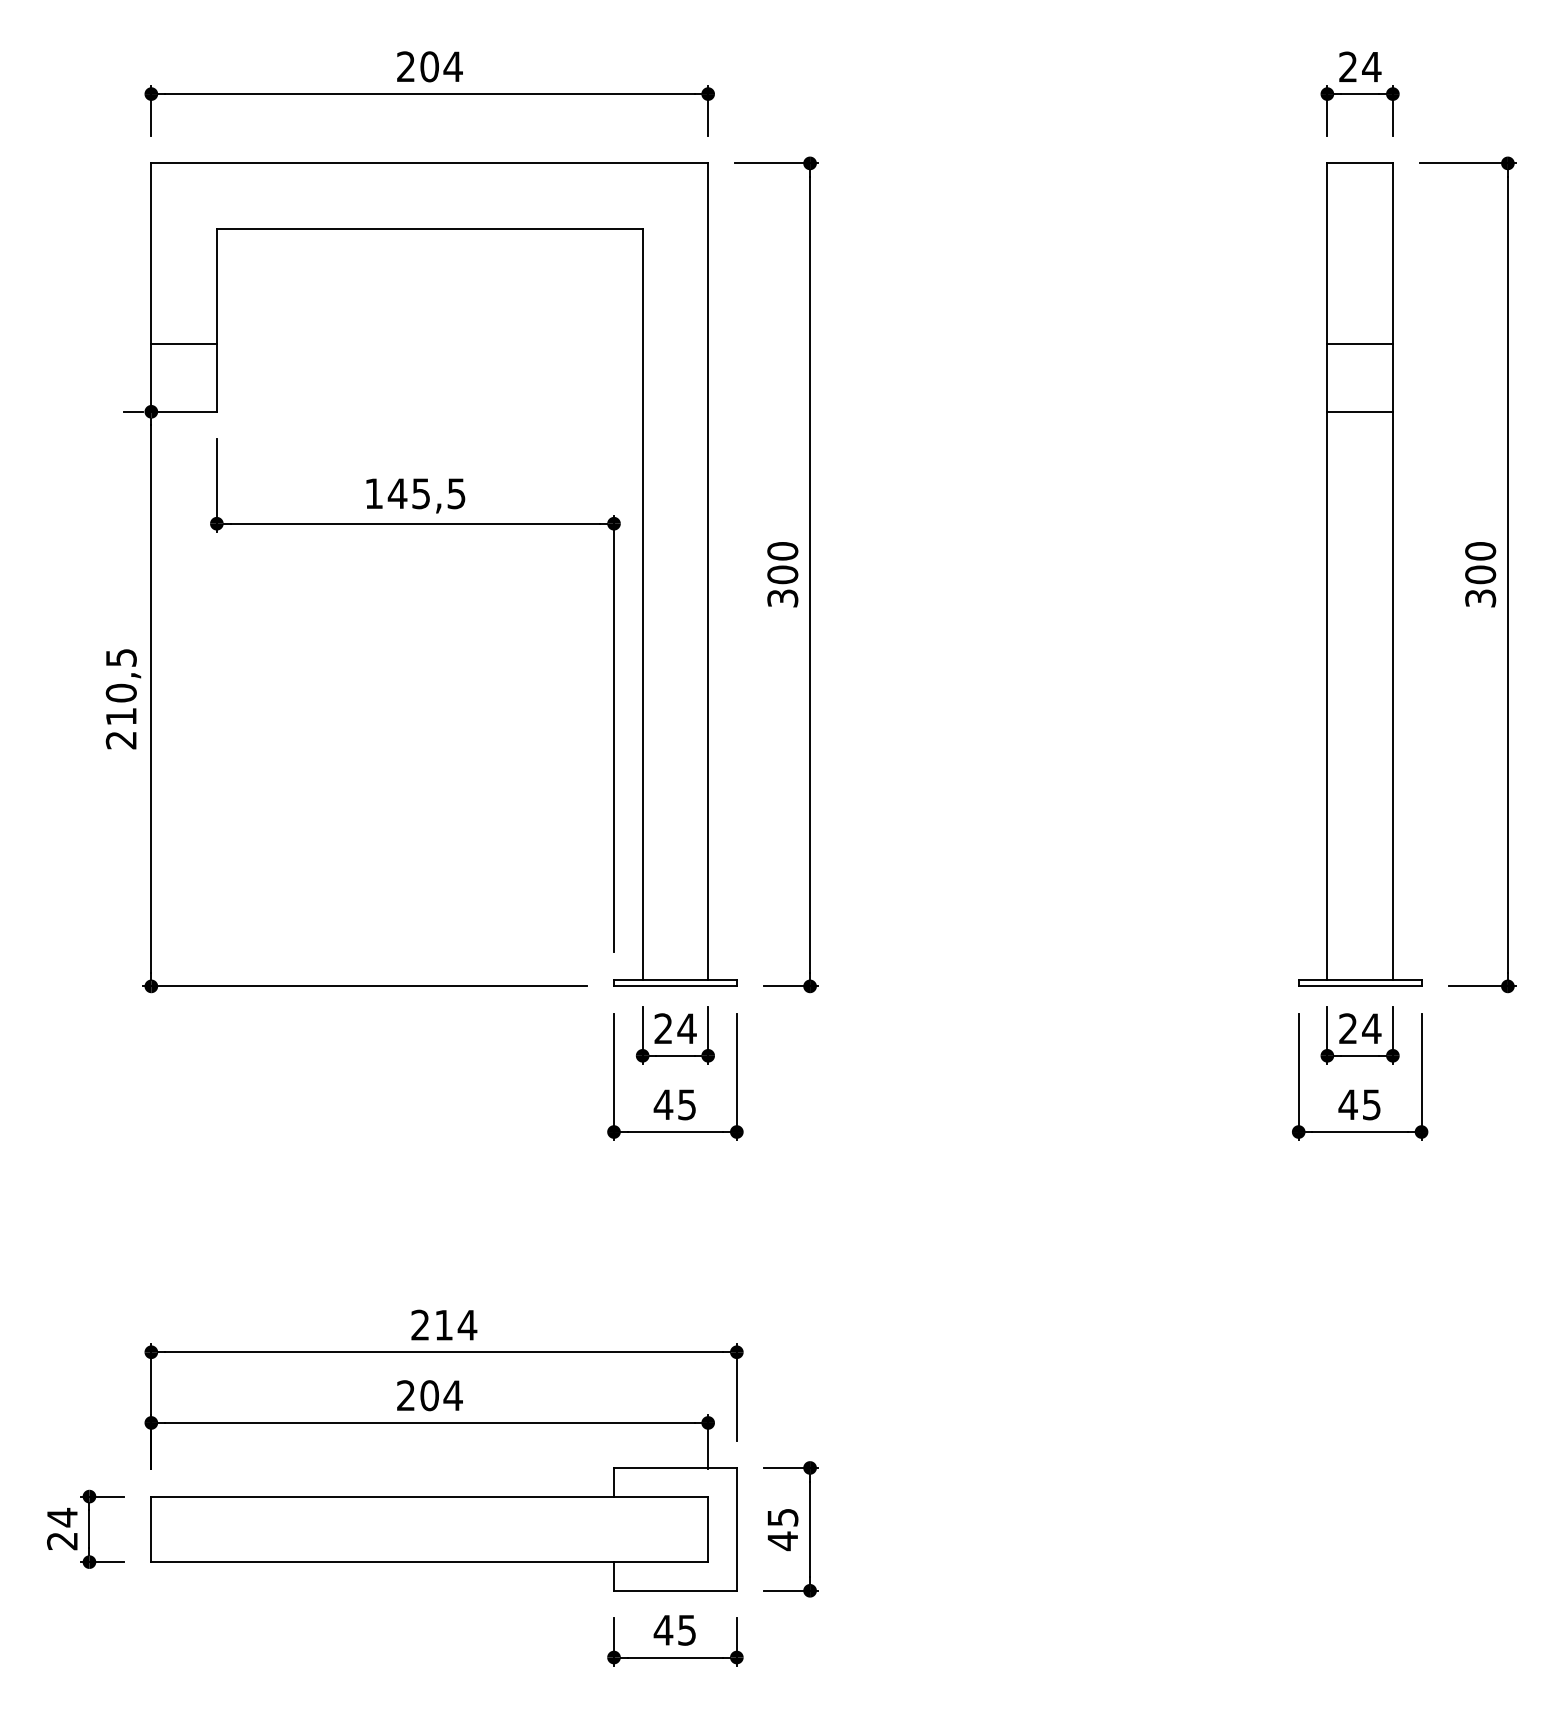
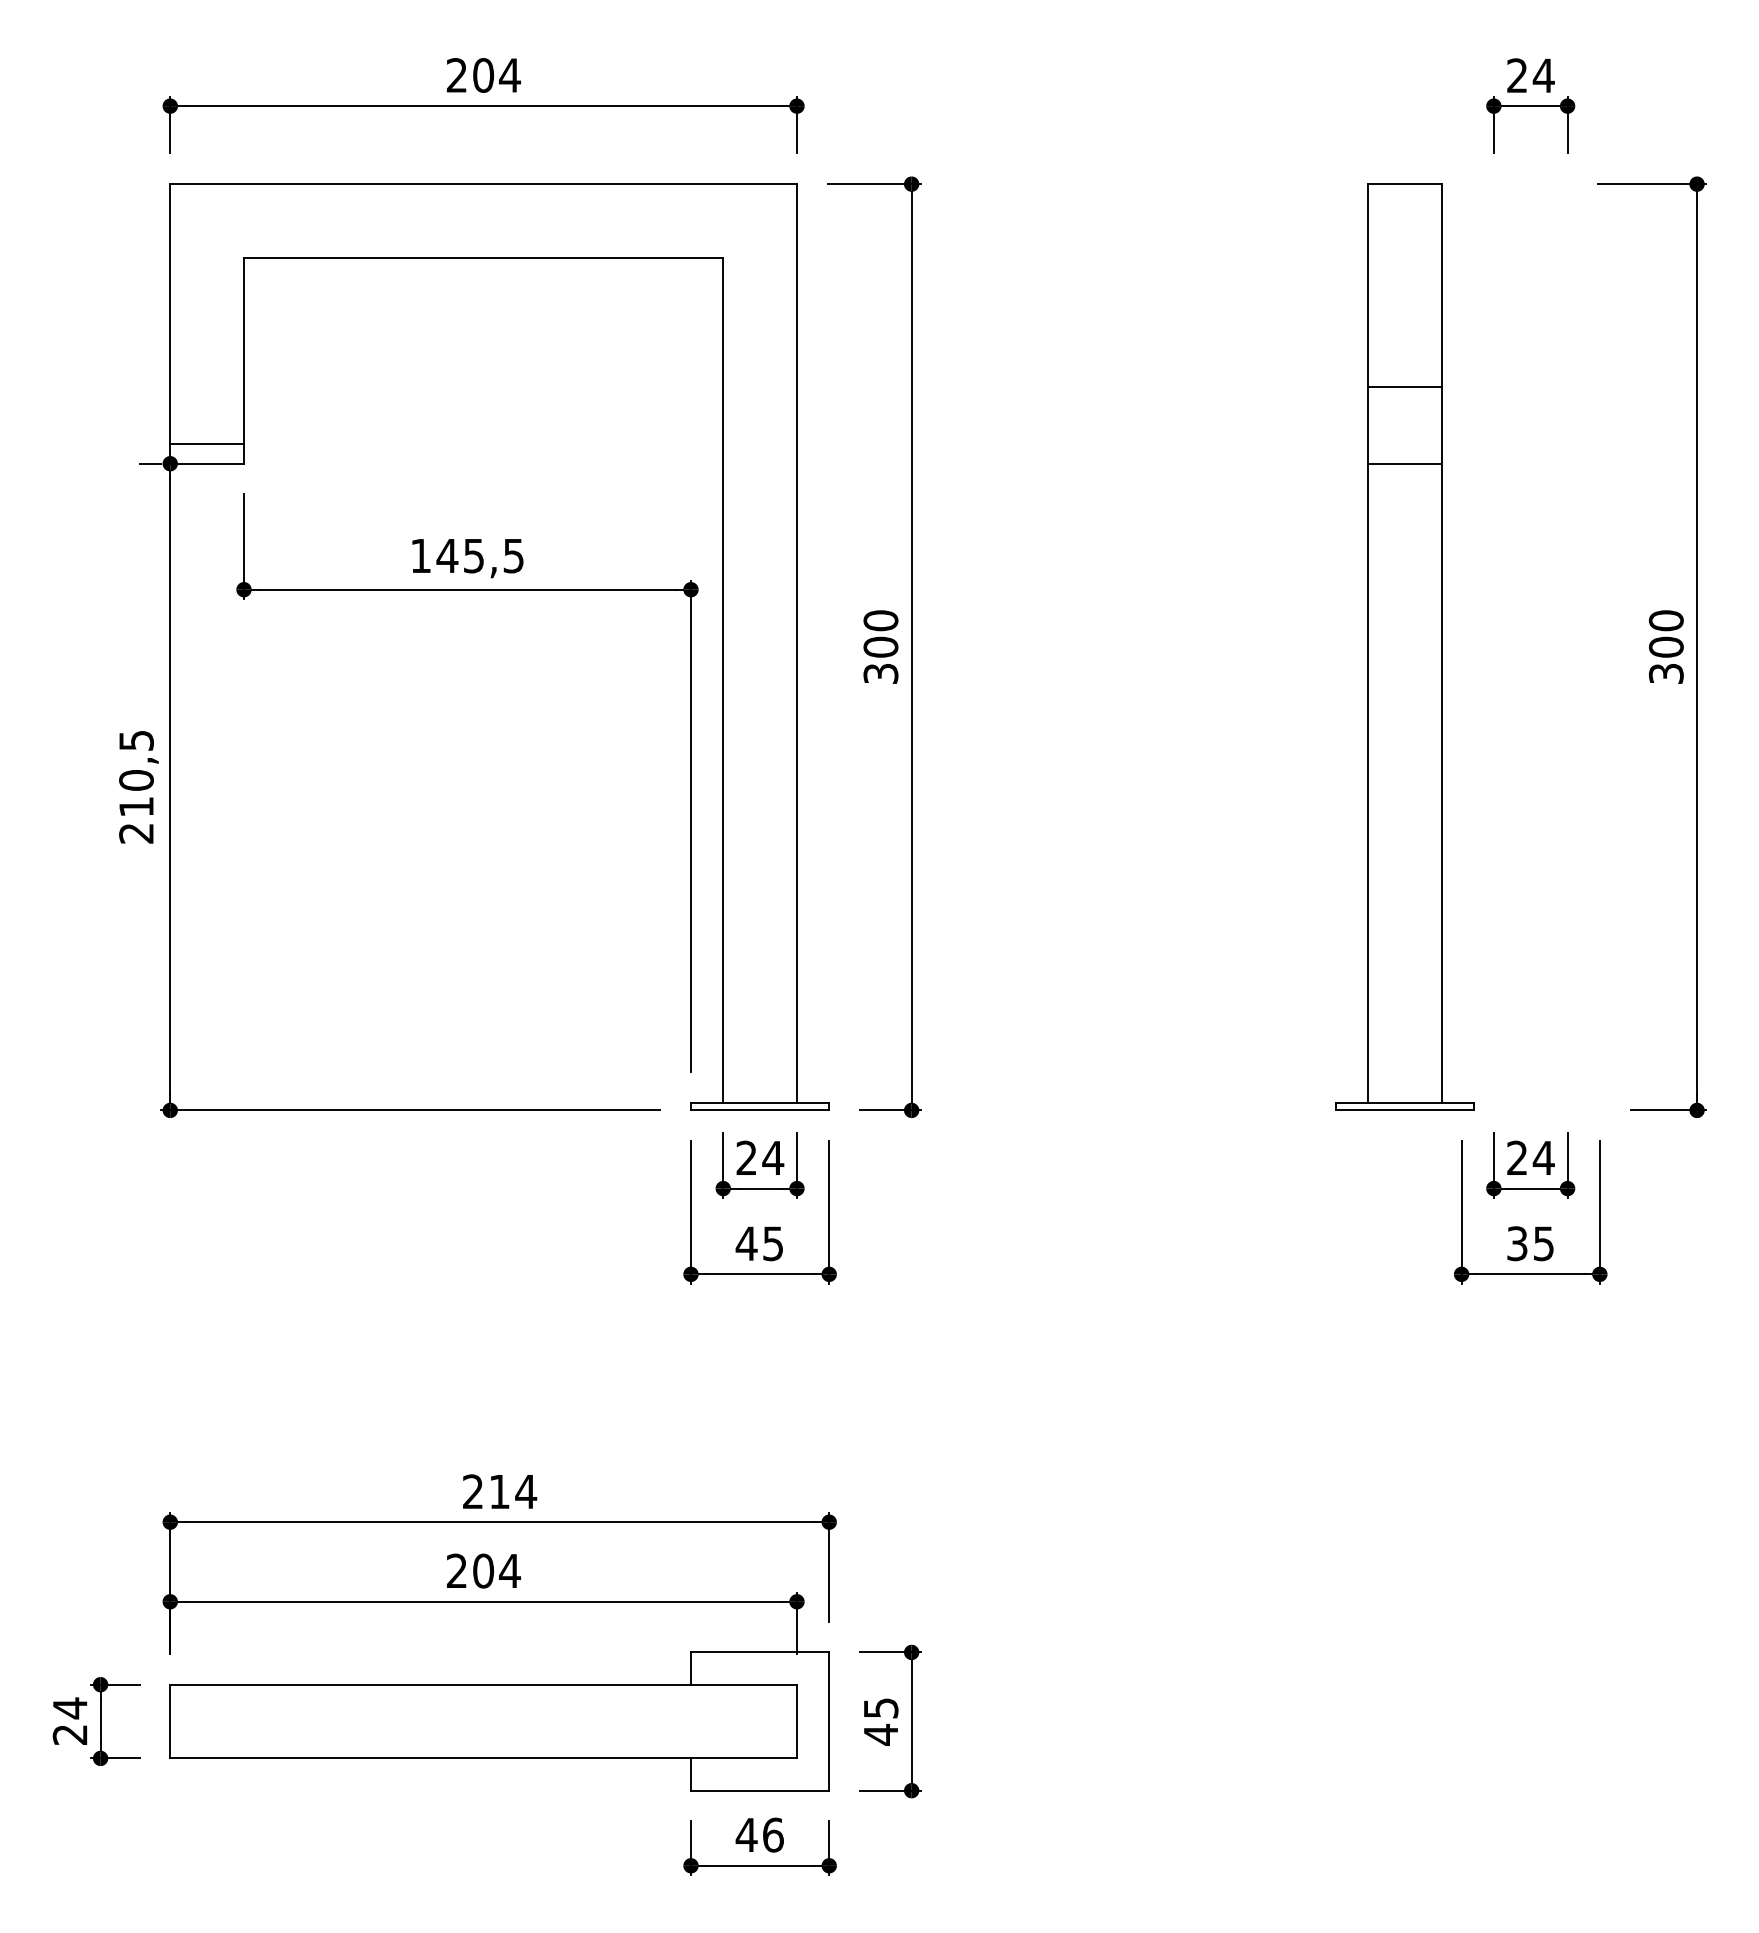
line: (184, 343) -> (207, 443), moved
part: (1359, 574) -> (1404, 646), moved
text: (1348, 1104) -> (1517, 1243), 45 -> 35
text: (687, 1629) -> (773, 1834), 45 -> 46

